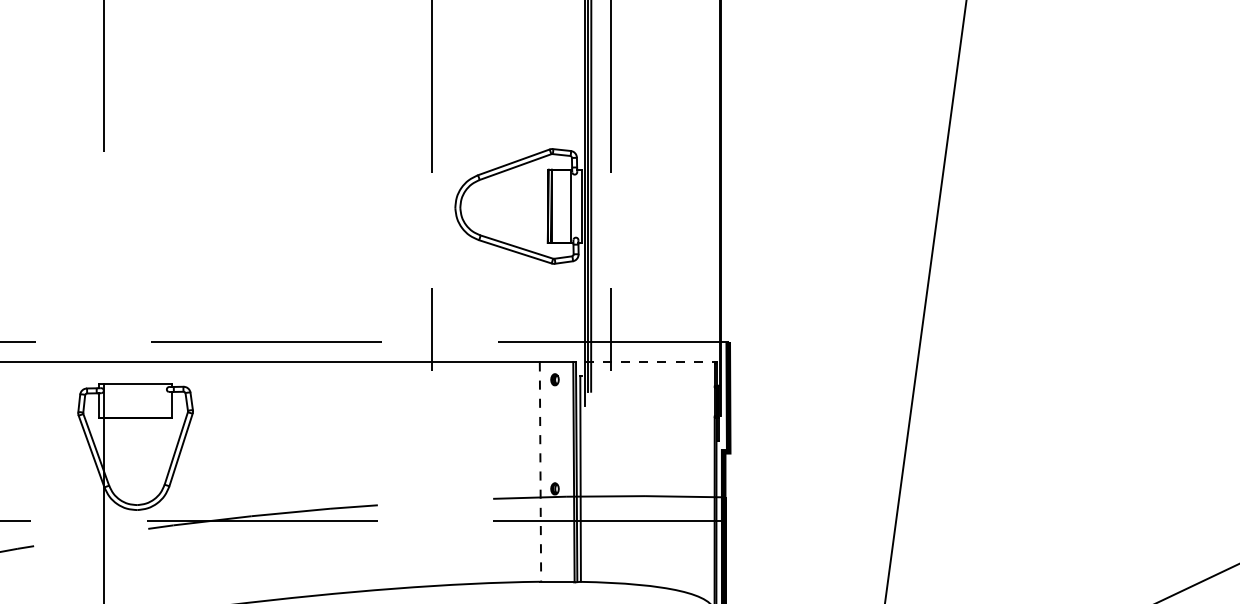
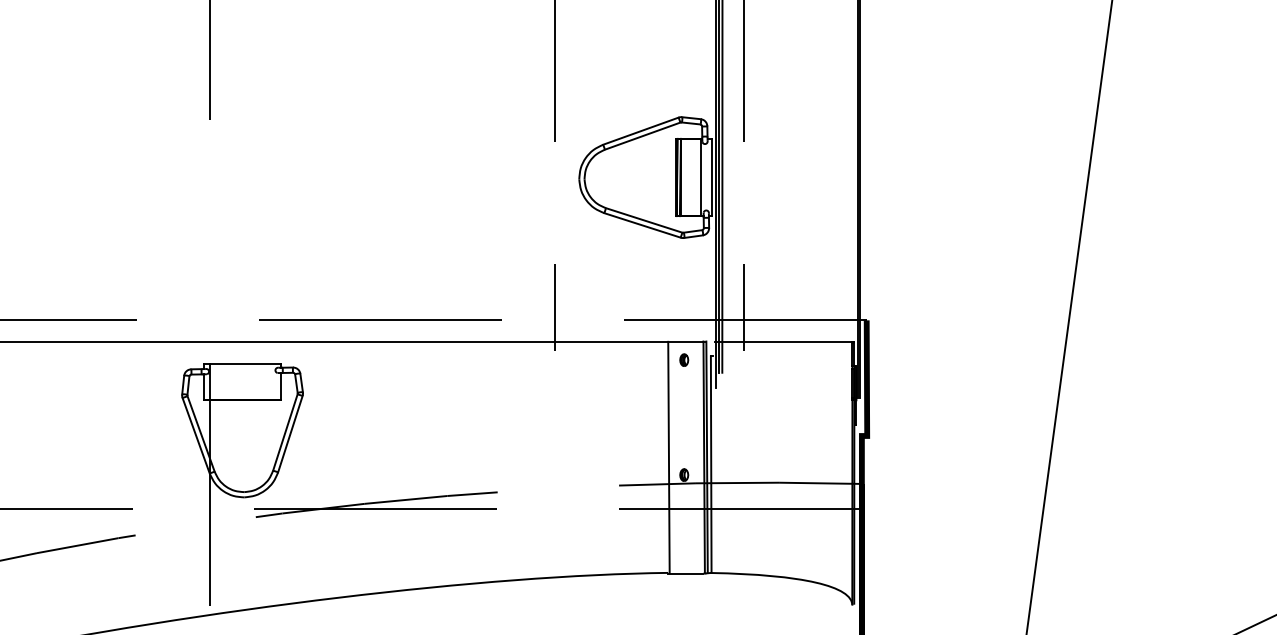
line: (650, 362) -> (784, 341), dashed -> solid
line: (540, 472) -> (668, 457), dashed -> solid

